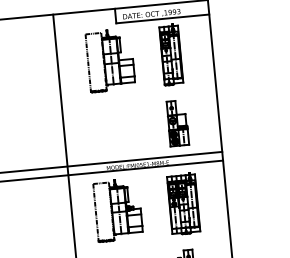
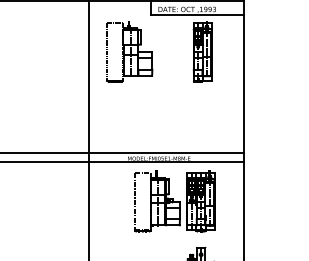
part: (110, 60) -> (129, 51), moved
part: (177, 123) -> (202, 120), removed
part: (118, 210) -> (157, 201), moved

